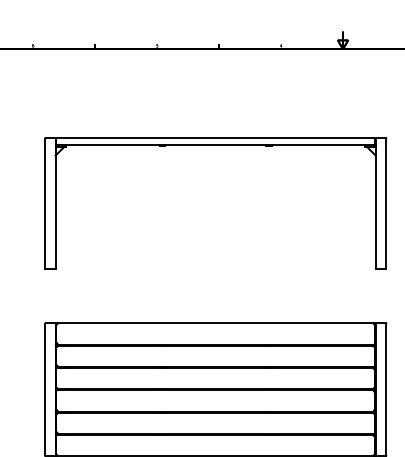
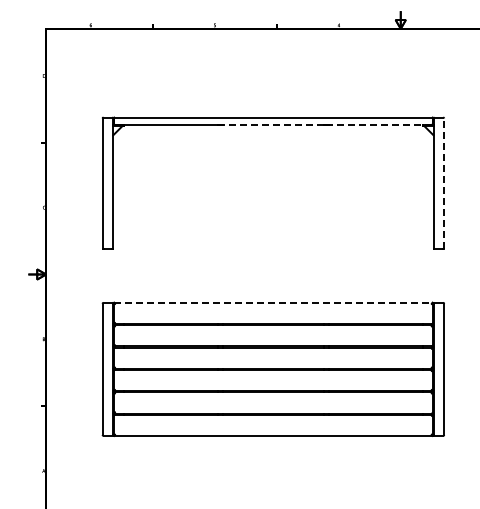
line: (215, 144) -> (273, 124), solid -> dashed
line: (322, 144) -> (380, 124), solid -> dashed
line: (386, 203) -> (444, 183), solid -> dashed
line: (215, 322) -> (273, 302), solid -> dashed

